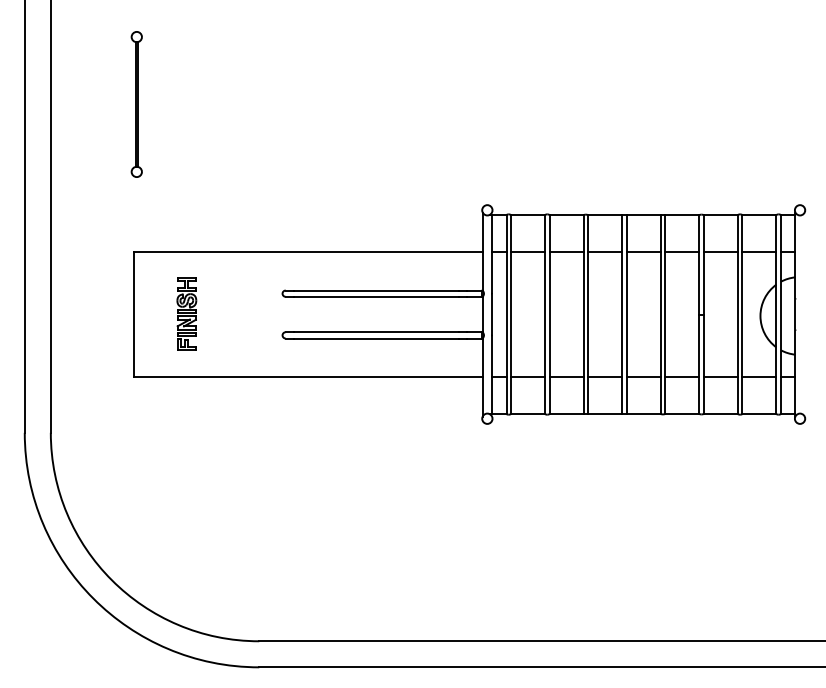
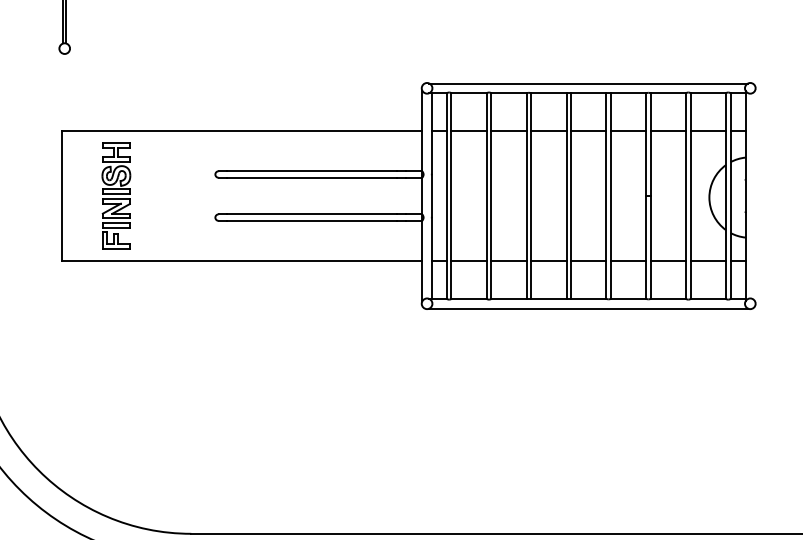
line: (643, 205) -> (588, 83), added
part: (186, 313) -> (116, 194), size x1.43
line: (643, 423) -> (588, 308), added

